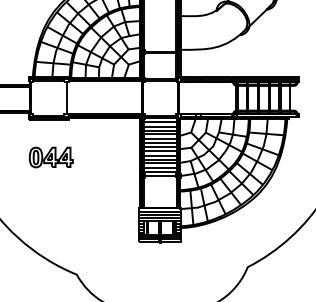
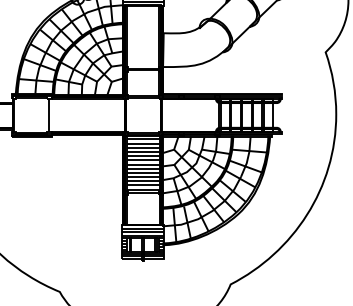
part: (50, 157) -> (33, 174), removed

